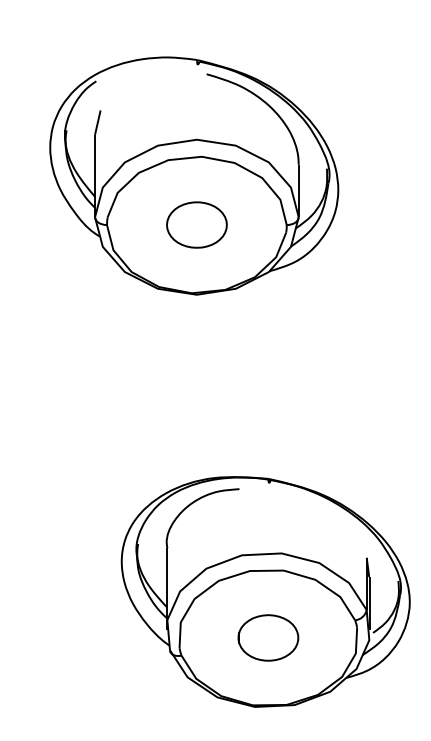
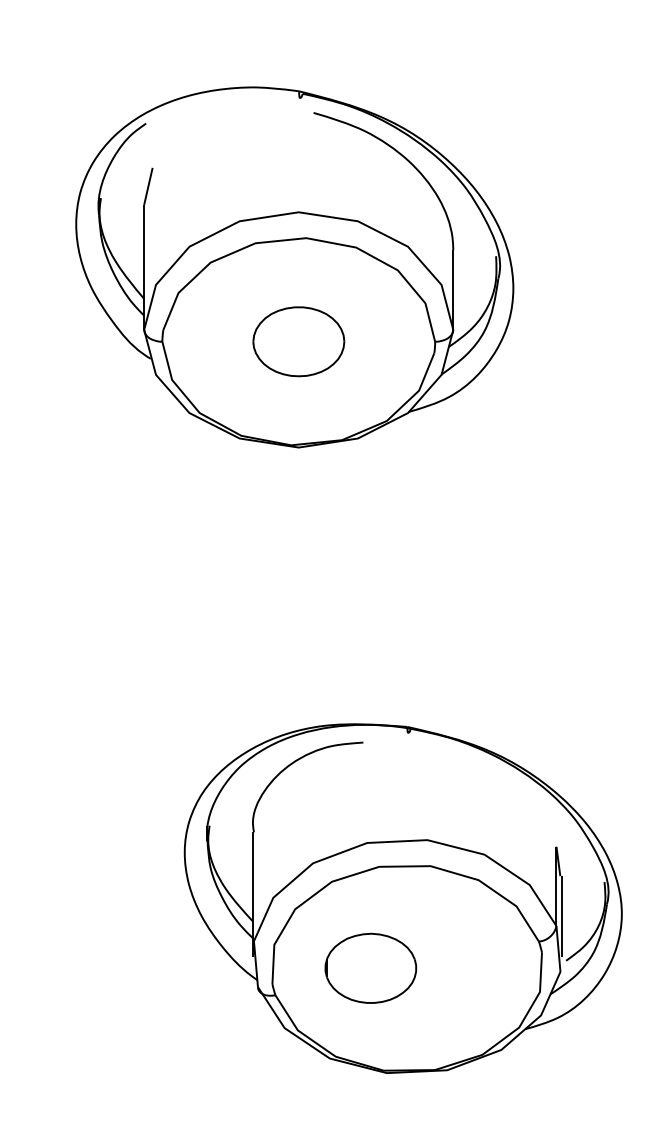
part: (268, 637) -> (371, 967), moved

